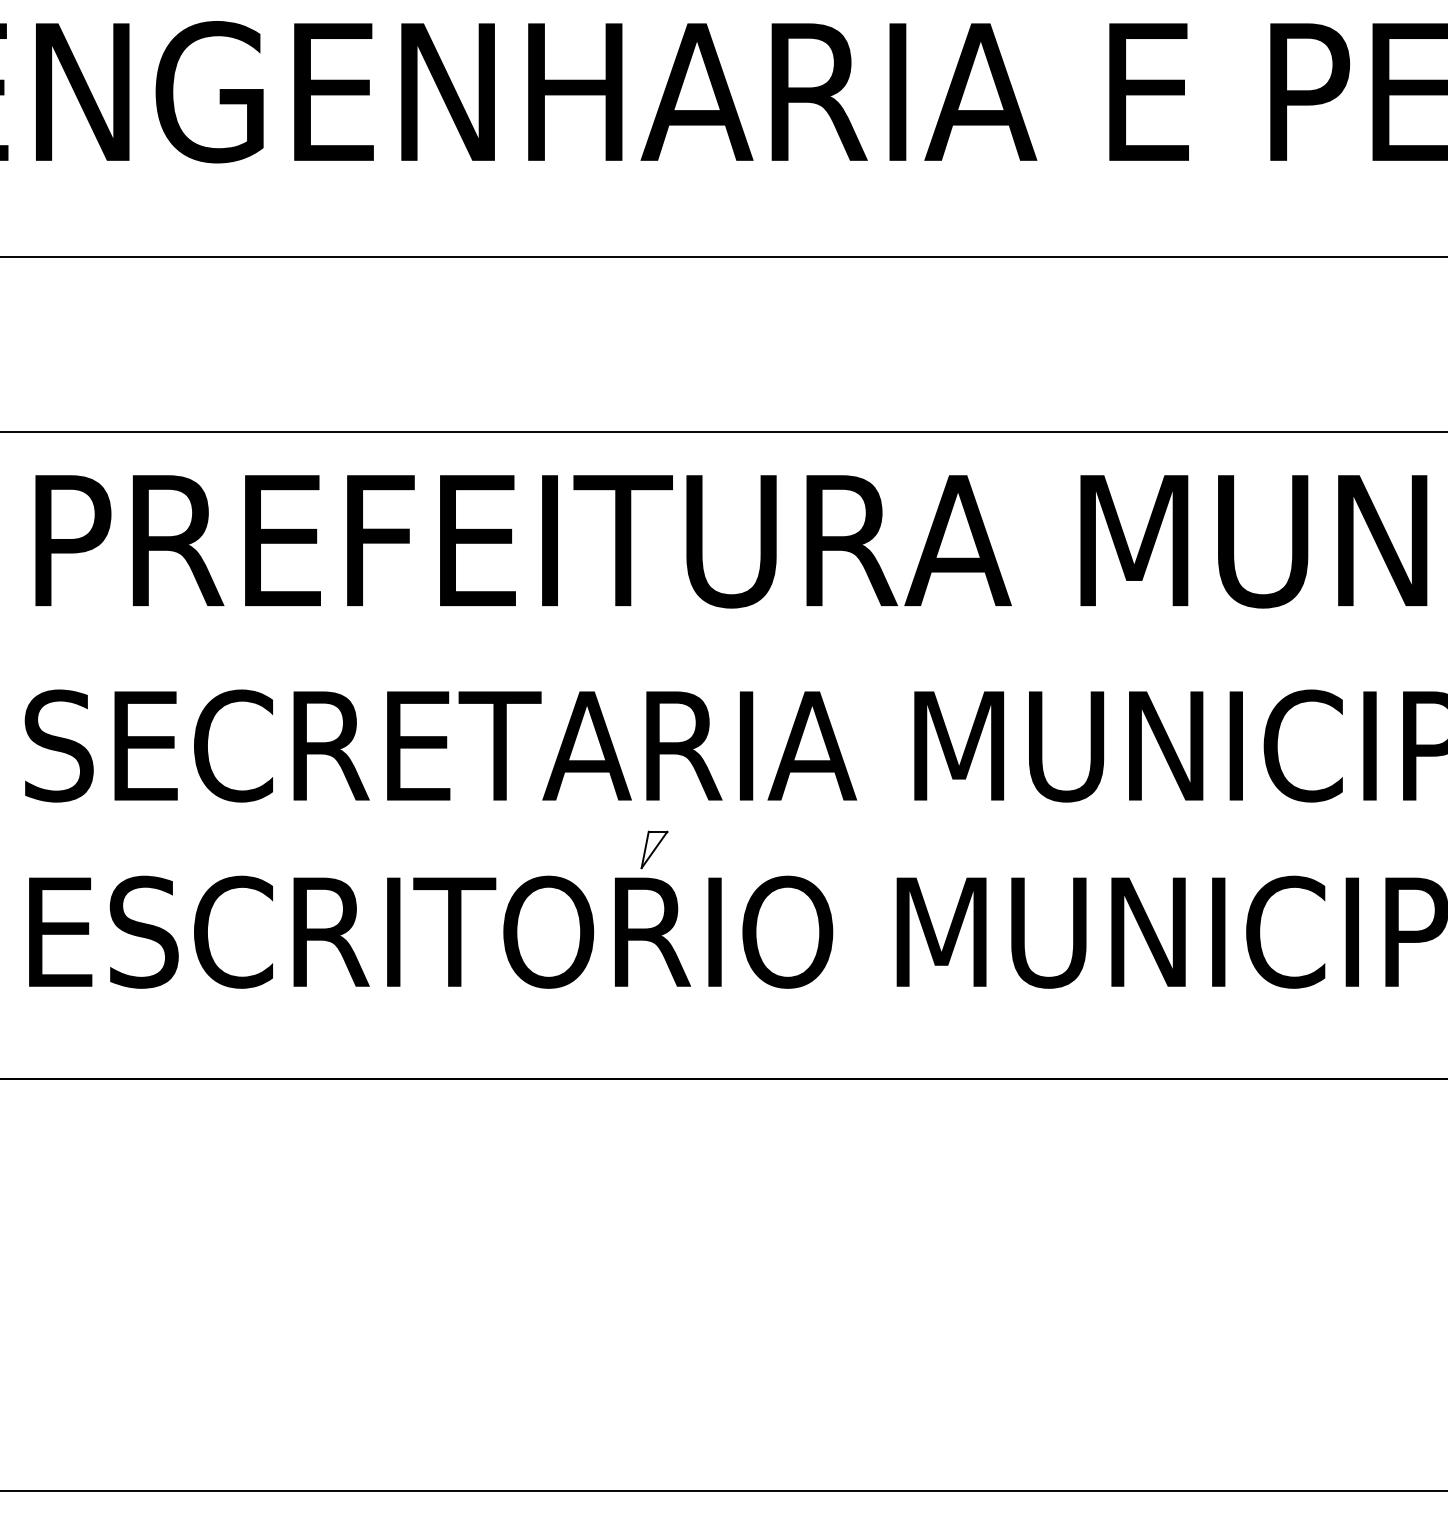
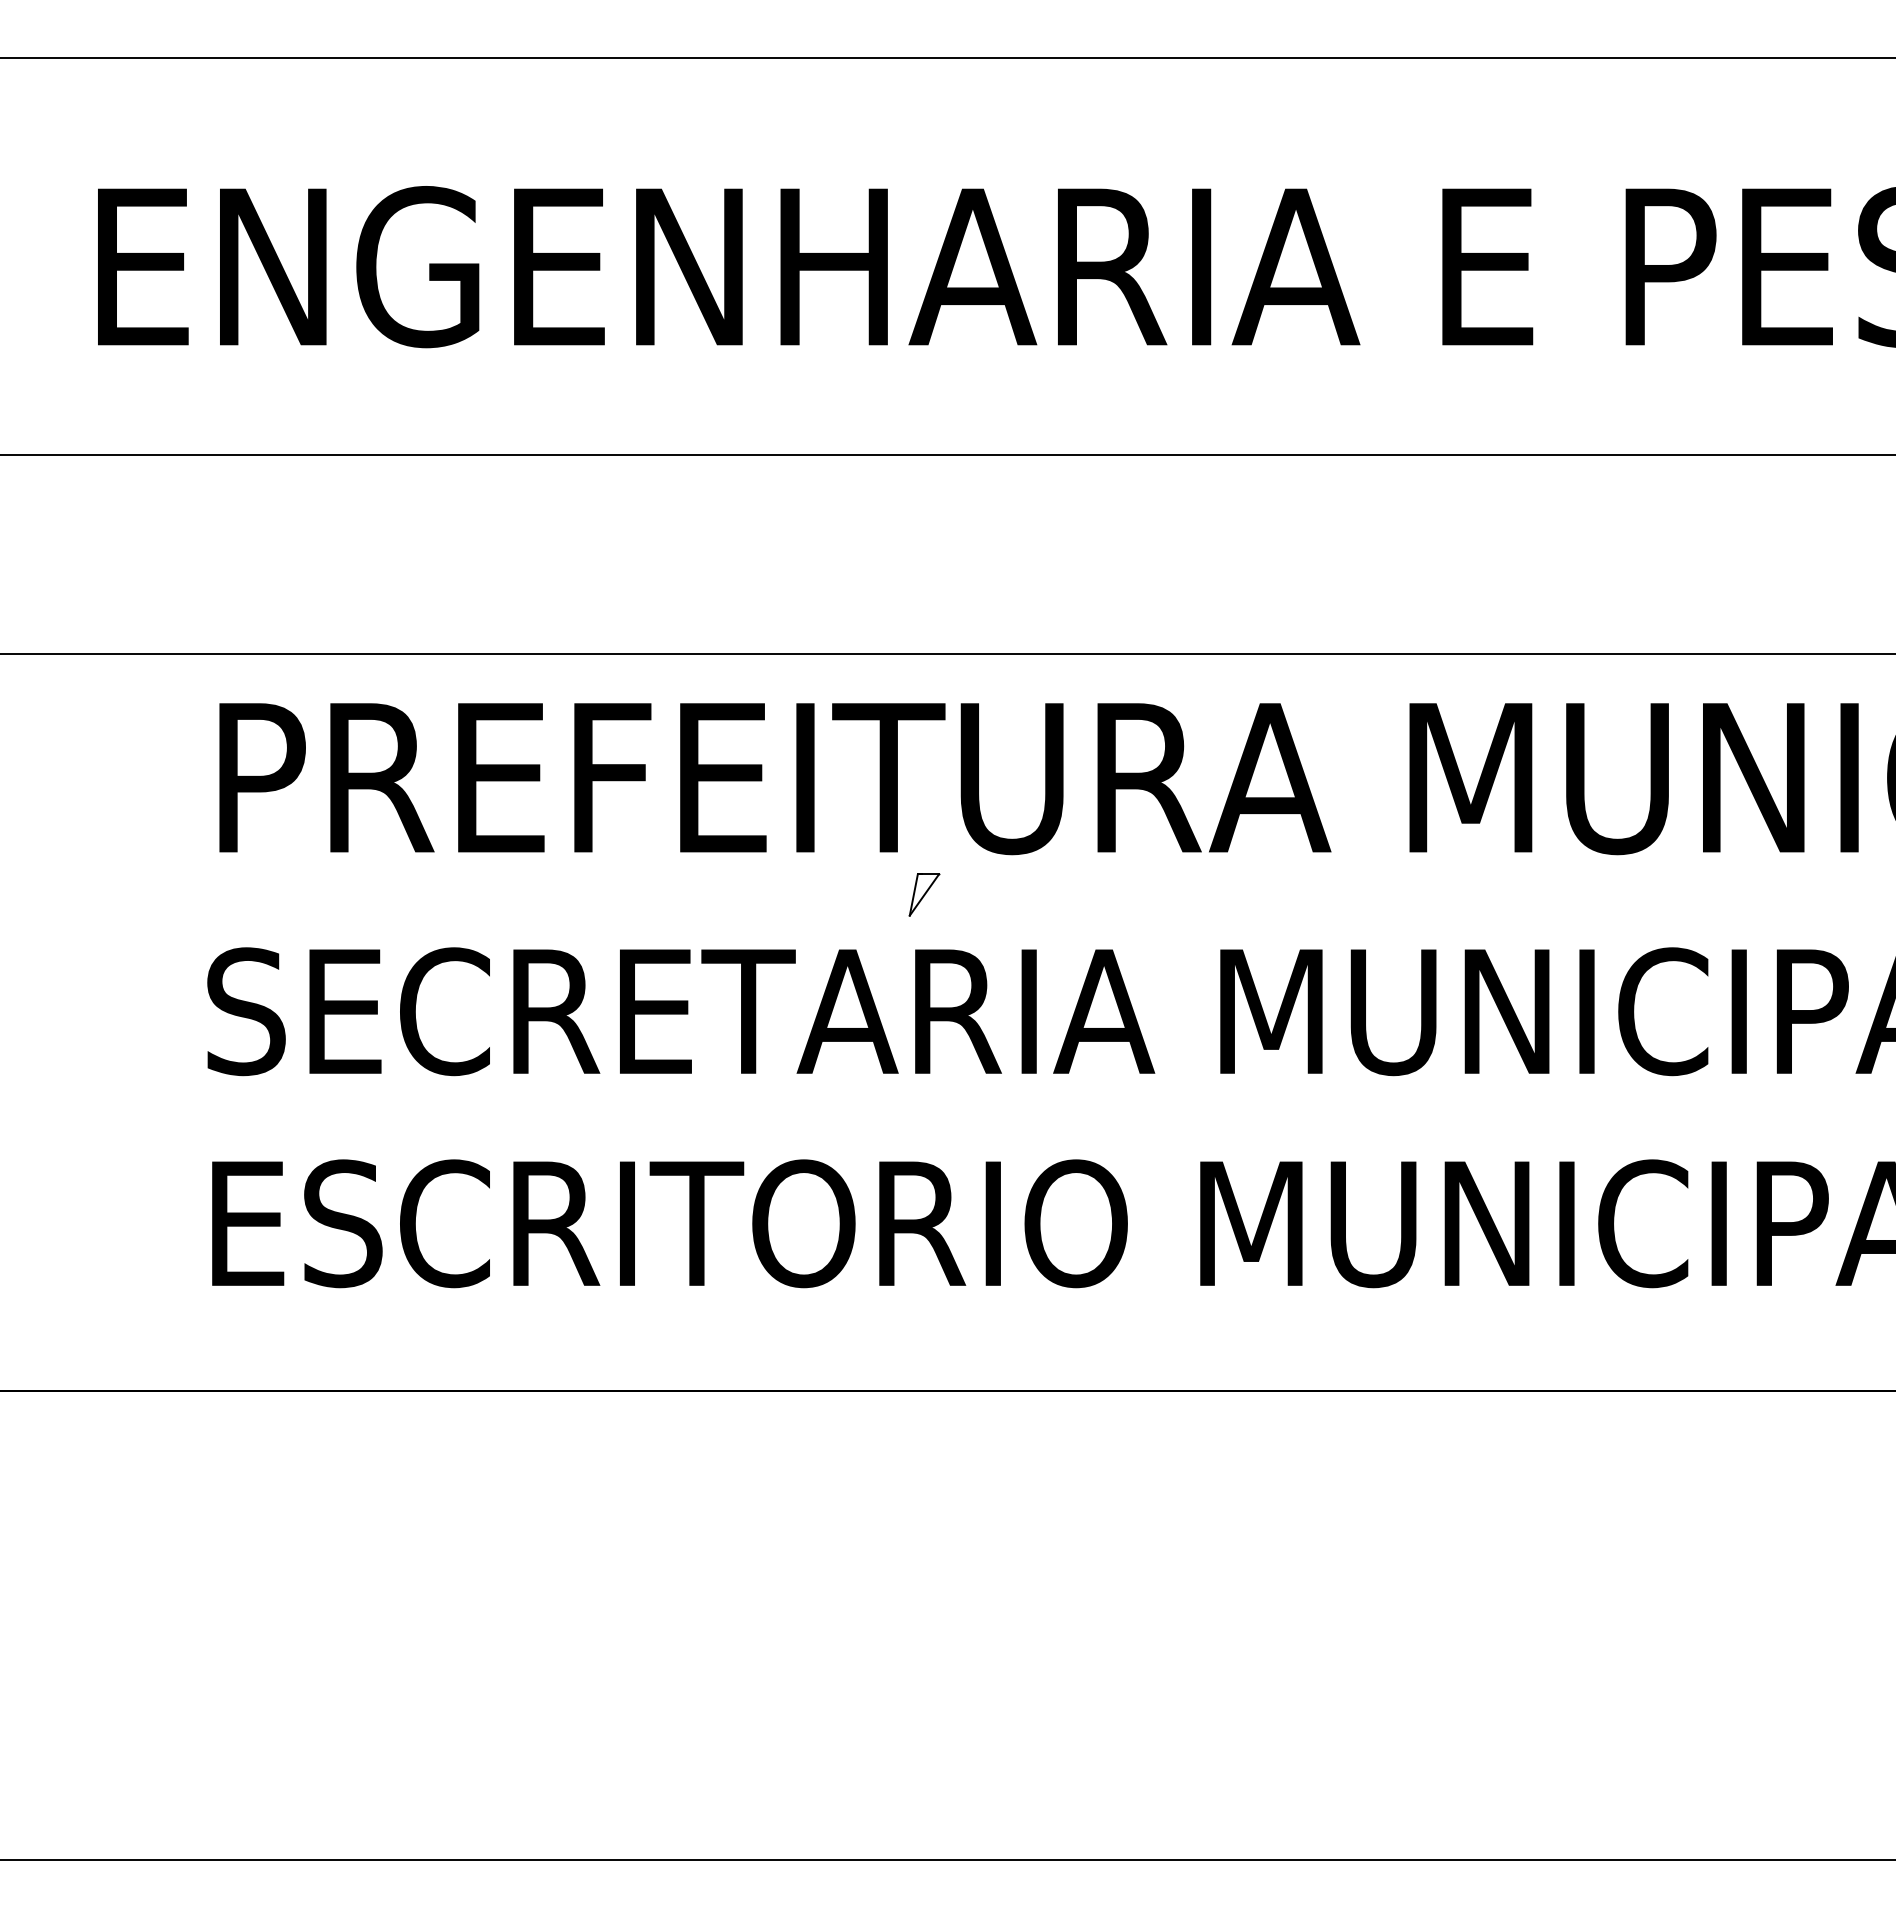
part: (654, 849) -> (924, 894), moved

